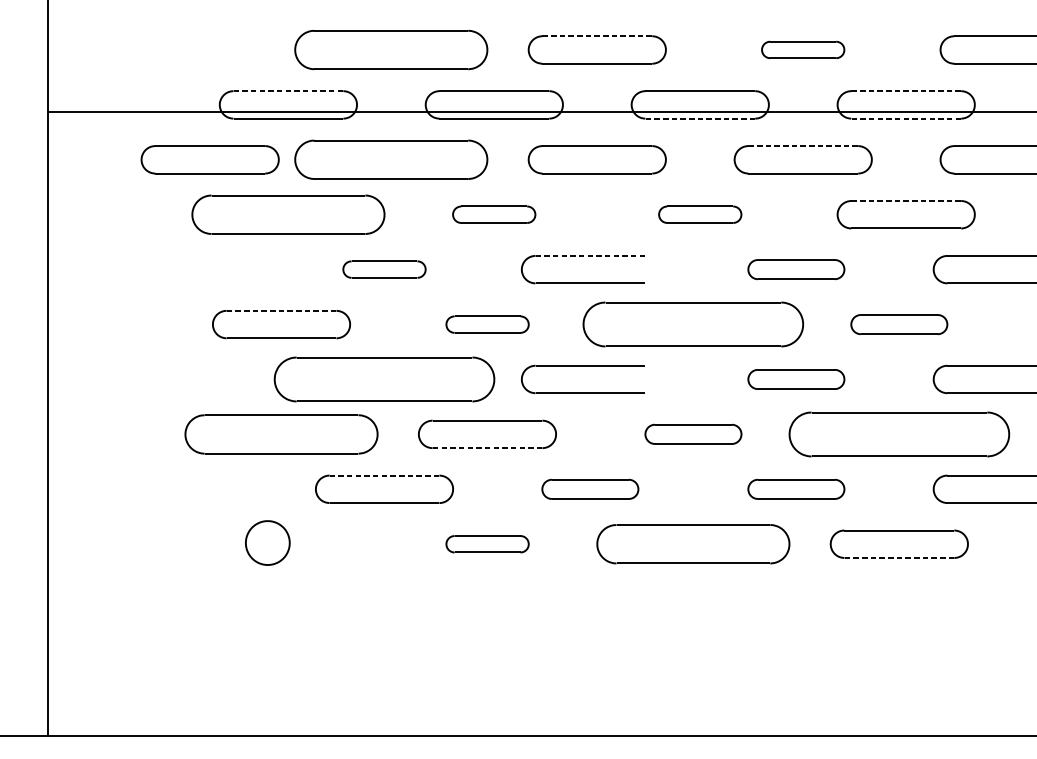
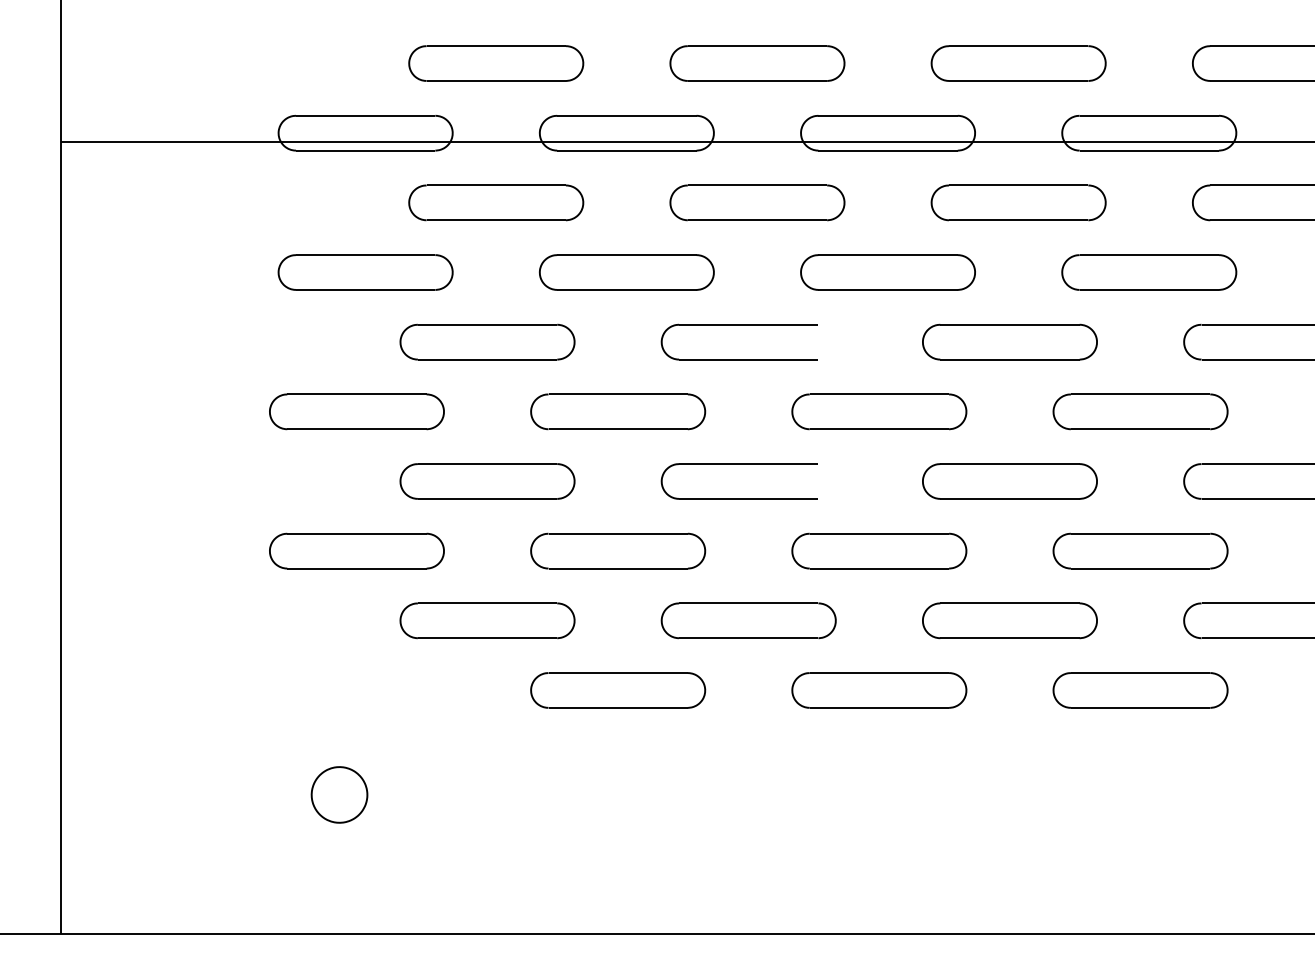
line: (597, 36) -> (757, 46), dashed -> solid
part: (391, 49) -> (496, 63), size x0.71
part: (803, 49) -> (1018, 63), size x1.67
line: (288, 90) -> (365, 115), dashed -> solid
line: (906, 90) -> (1149, 115), dashed -> solid
line: (700, 118) -> (888, 150), dashed -> solid
line: (906, 118) -> (1149, 150), dashed -> solid
line: (803, 146) -> (1018, 185), dashed -> solid
part: (210, 159) -> (266, 202), removed
part: (391, 159) -> (496, 202), size x0.71
line: (906, 201) -> (1149, 255), dashed -> solid
part: (288, 214) -> (365, 272), size x0.71
part: (494, 214) -> (626, 272), size x1.67
part: (699, 214) -> (887, 272), size x1.67
line: (590, 255) -> (748, 324), dashed -> solid
part: (384, 269) -> (487, 341), size x1.67
part: (796, 269) -> (1009, 341), size x1.43
line: (281, 310) -> (356, 394), dashed -> solid
part: (487, 324) -> (618, 411), size x1.67
part: (693, 324) -> (879, 411), size x0.62
part: (899, 324) -> (1140, 411), size x1.43
part: (384, 379) -> (487, 481), size x0.62
part: (796, 379) -> (1009, 481), size x1.43
part: (281, 433) -> (356, 550), size x0.71
part: (693, 433) -> (879, 550), size x1.43
part: (899, 433) -> (1140, 550), size x0.62
line: (487, 448) -> (618, 568), dashed -> solid
line: (384, 475) -> (487, 603), dashed -> solid
part: (590, 489) -> (748, 620), size x1.43
part: (796, 489) -> (1009, 620), size x1.43
part: (267, 542) -> (339, 794), moved
part: (487, 544) -> (618, 690), size x1.67
part: (693, 544) -> (879, 690), size x0.71
line: (899, 557) -> (1140, 707), dashed -> solid

